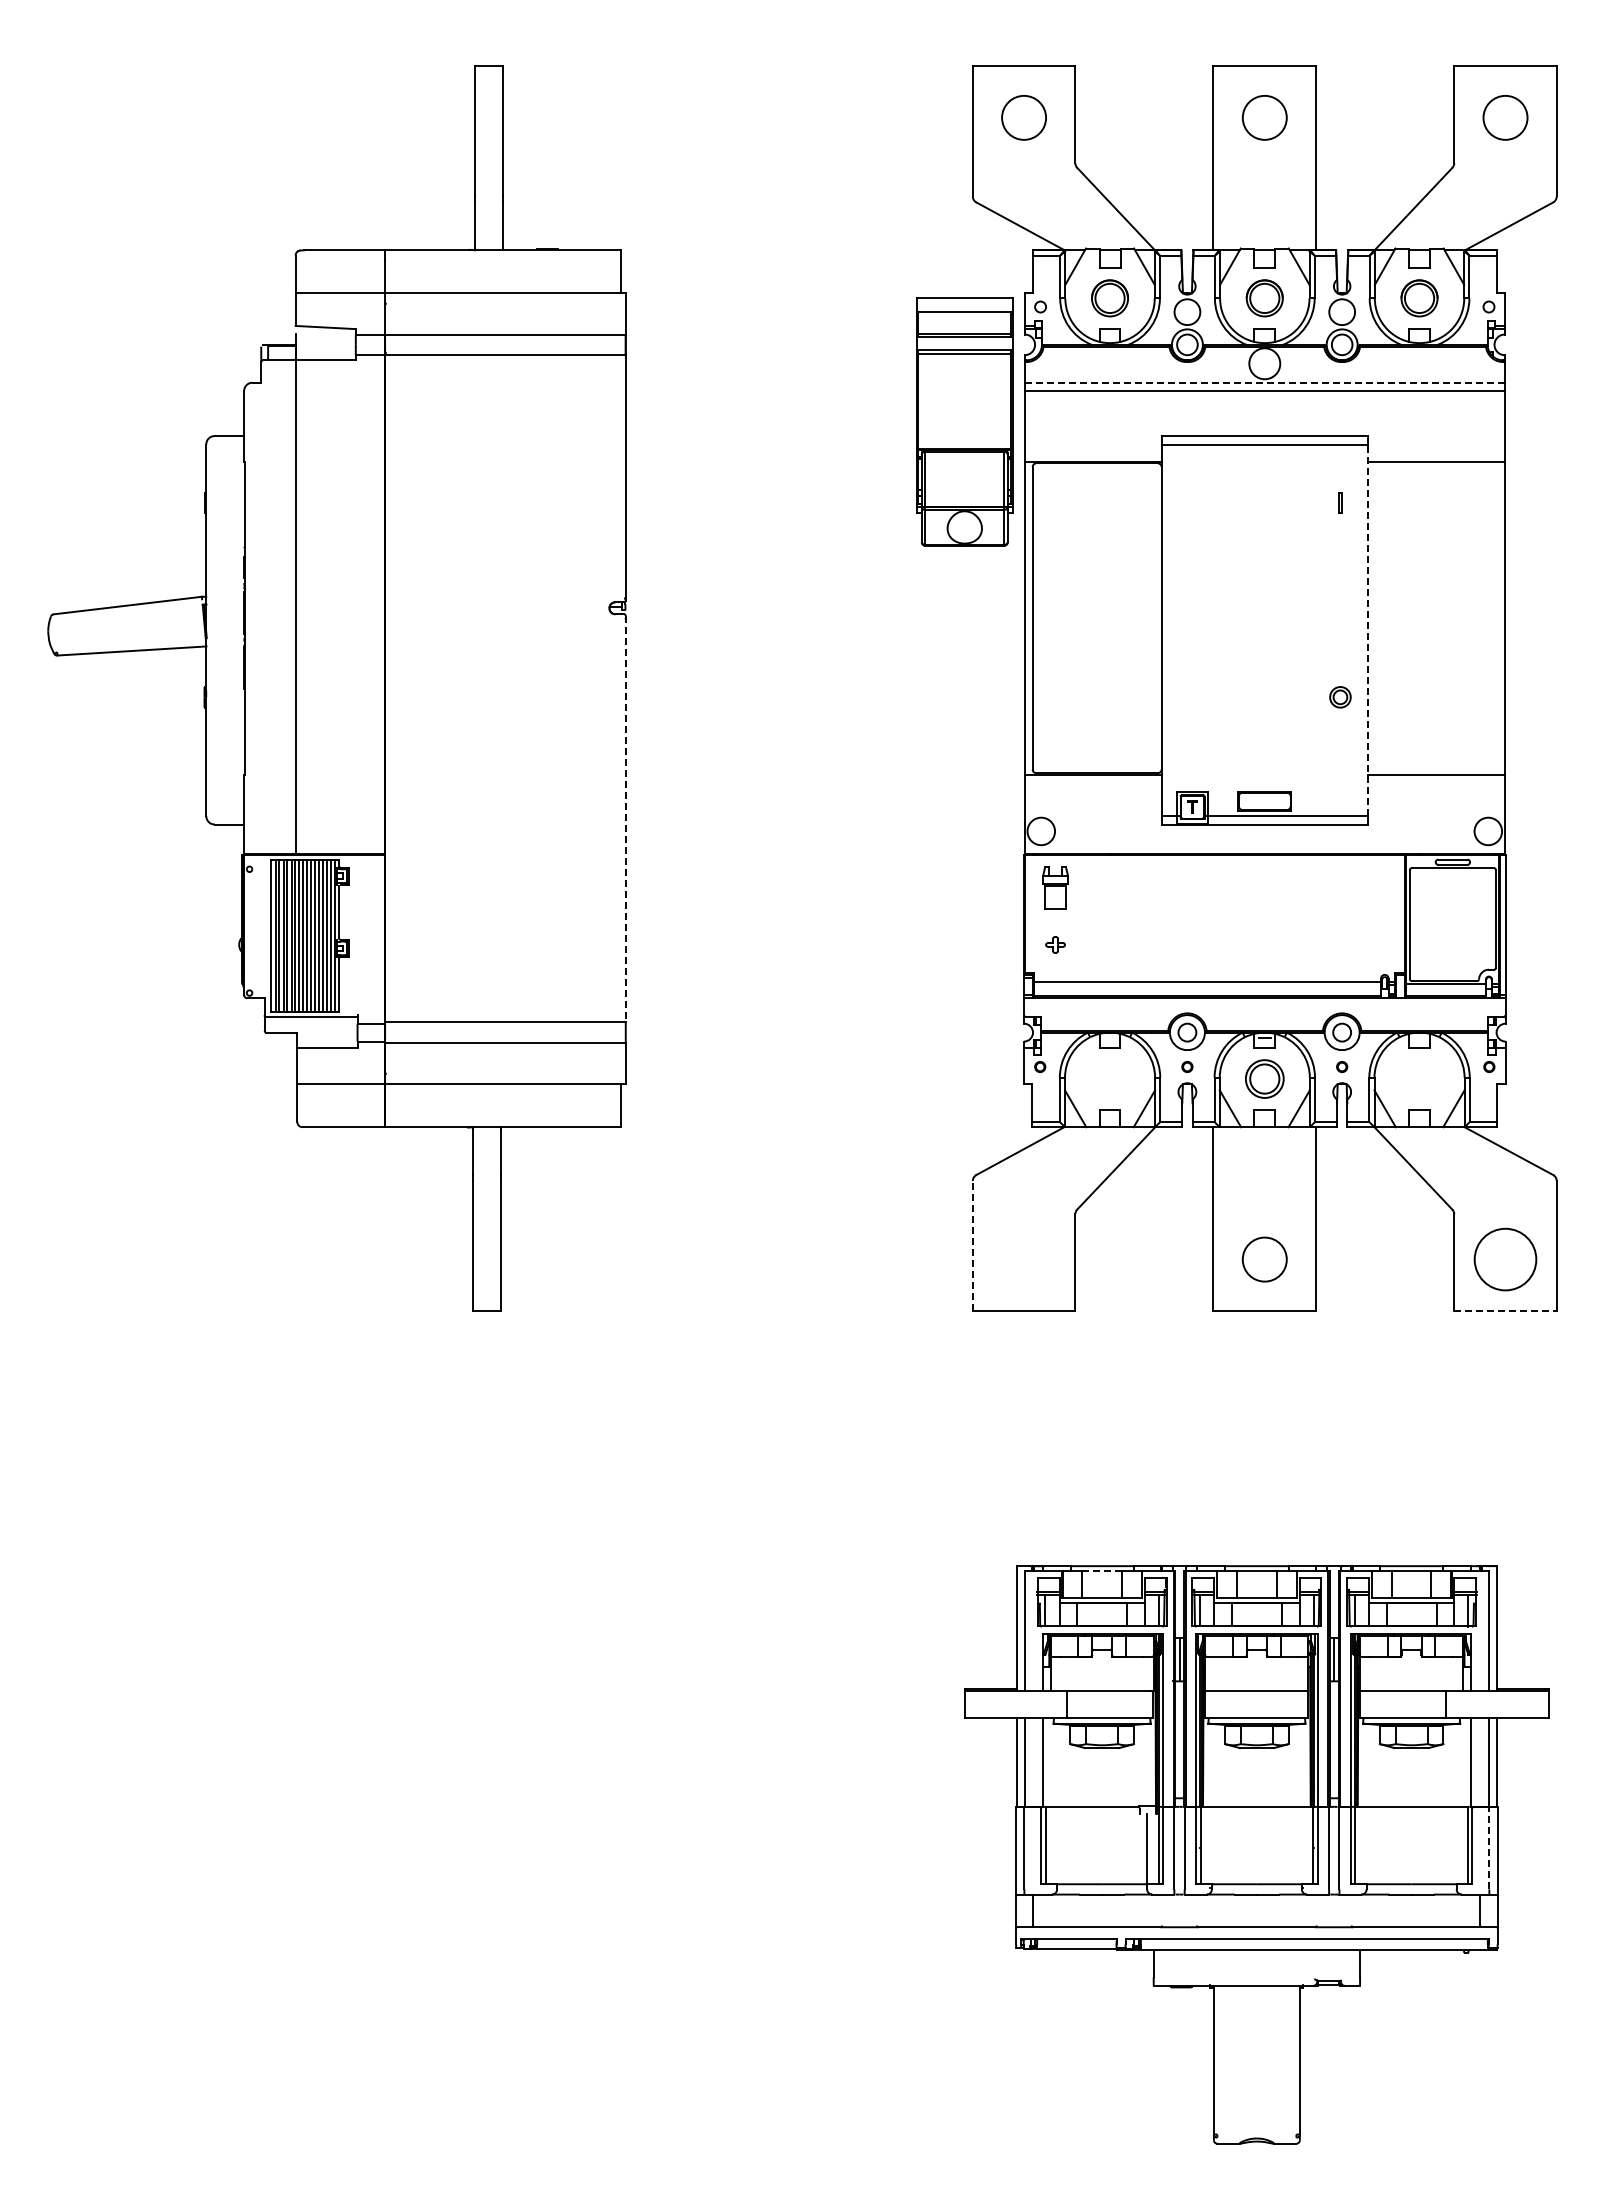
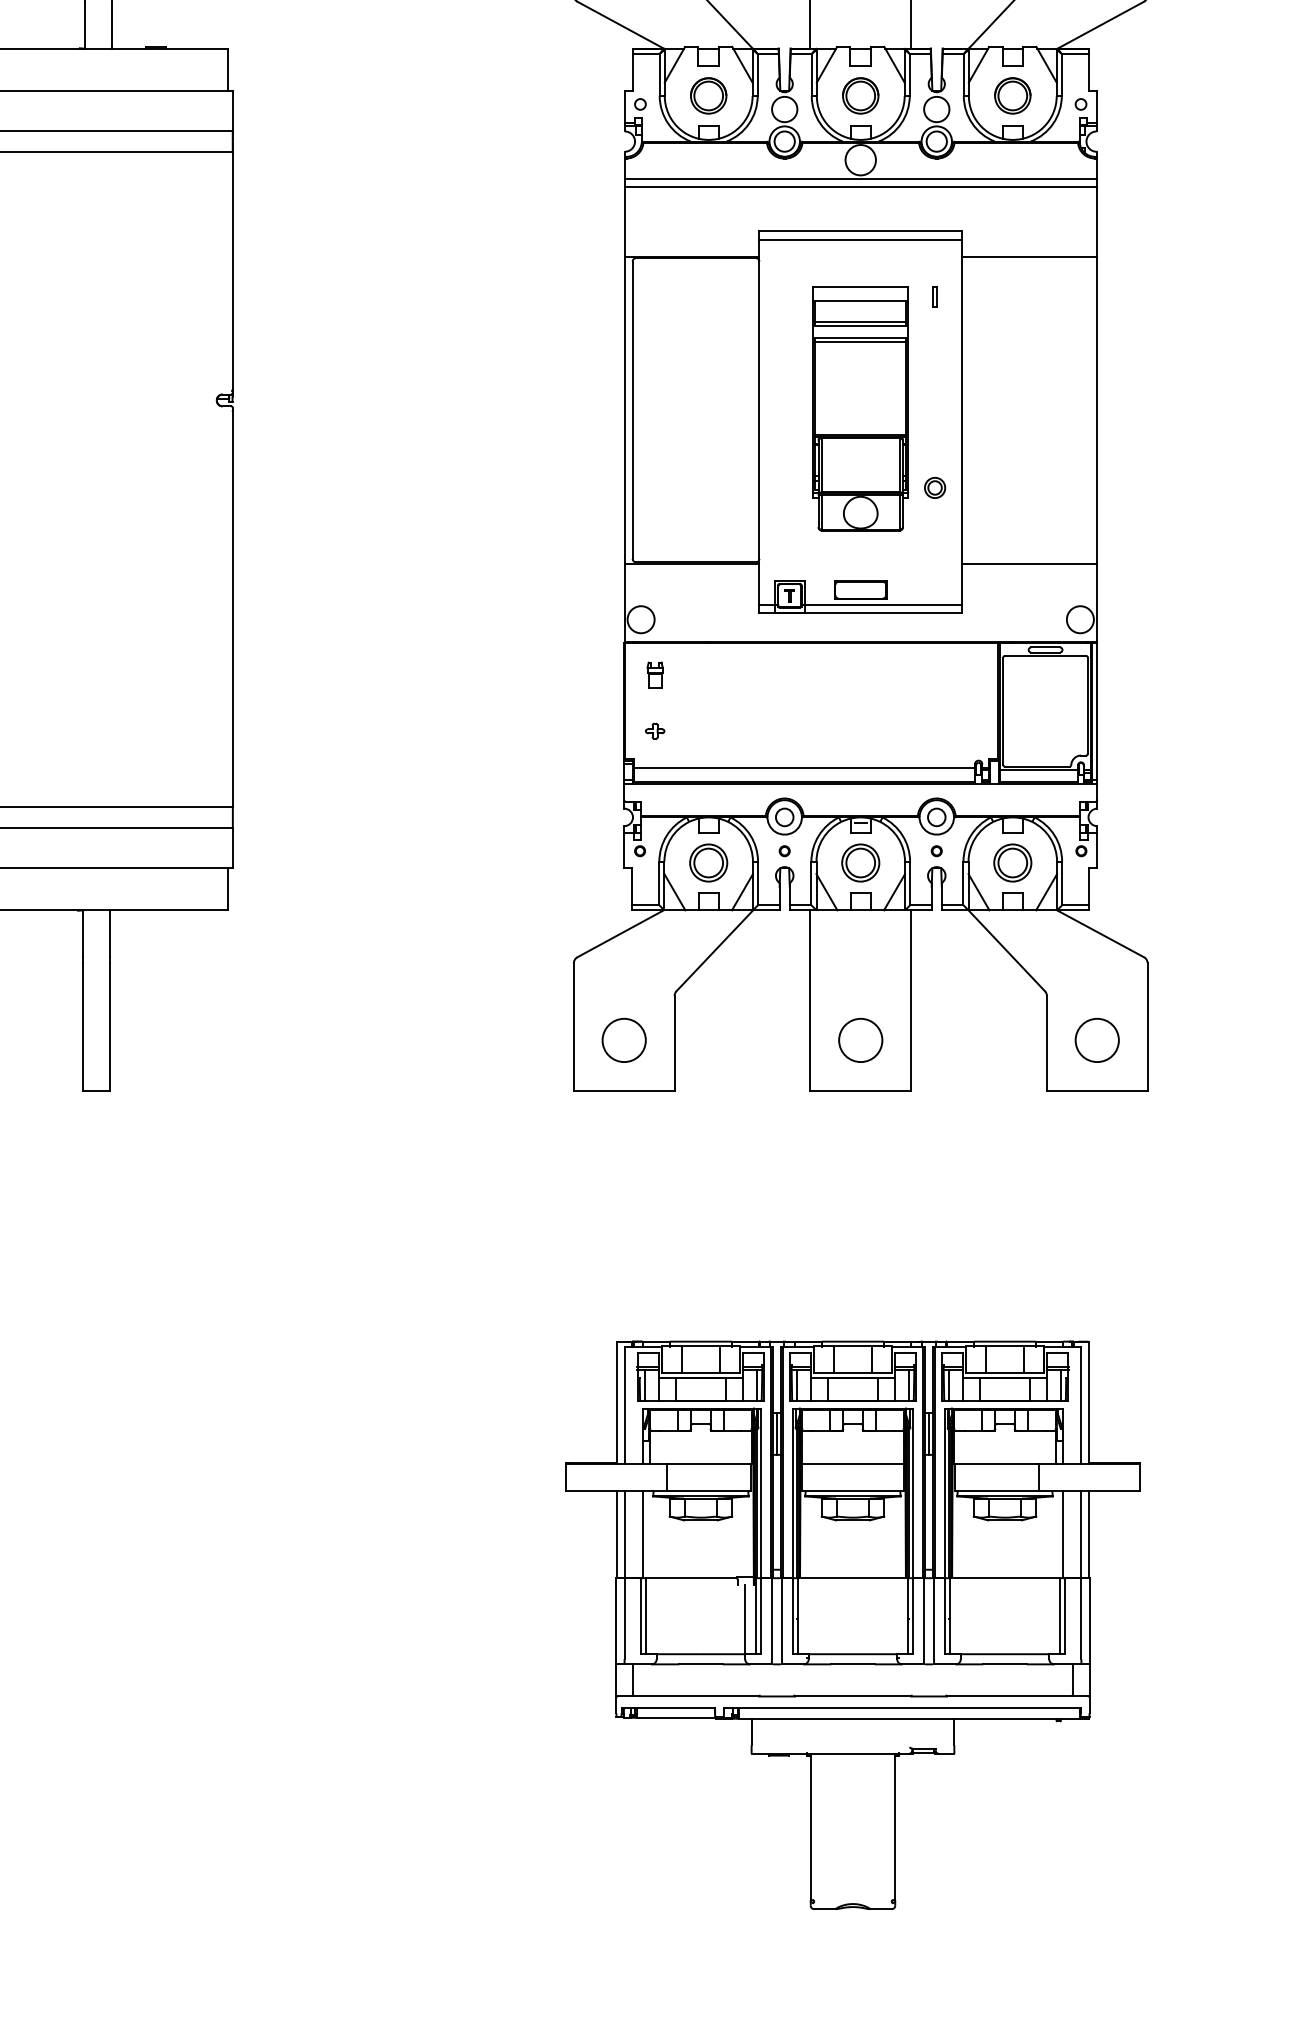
line: (1265, 382) -> (861, 178), dashed -> solid
part: (964, 421) -> (860, 408), moved
line: (1367, 630) -> (961, 422), dashed -> solid
line: (625, 819) -> (232, 607), dashed -> solid
part: (1055, 887) -> (655, 674), size x0.62
part: (1109, 1078) -> (708, 862), added
part: (1419, 1078) -> (1012, 862), added
line: (972, 1245) -> (573, 1026), dashed -> solid
circle: (1023, 1259) -> (623, 1040), added
circle: (1505, 1259) -> (1097, 1040), size x0.71
line: (1506, 1311) -> (1098, 1091), dashed -> solid
line: (1102, 1570) -> (701, 1345), dashed -> solid
line: (1489, 1847) -> (1081, 1618), dashed -> solid

